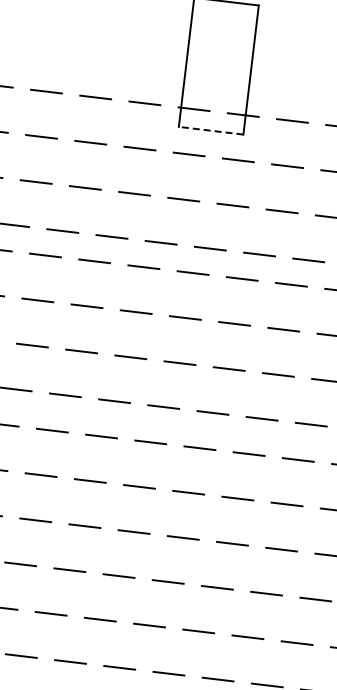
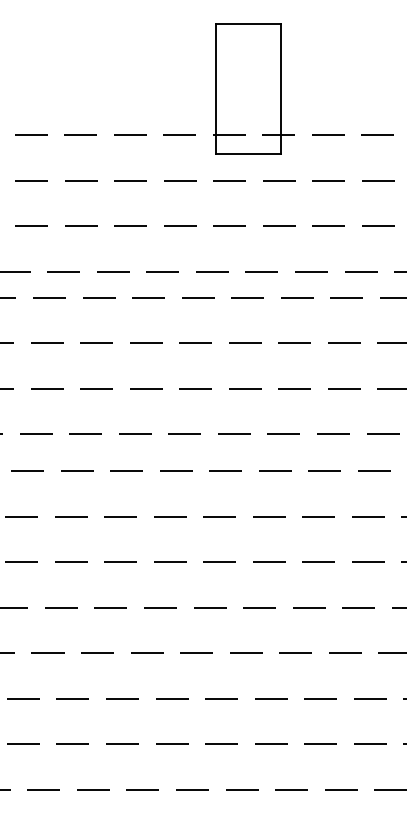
line: (210, 130) -> (248, 154), dashed -> solid

